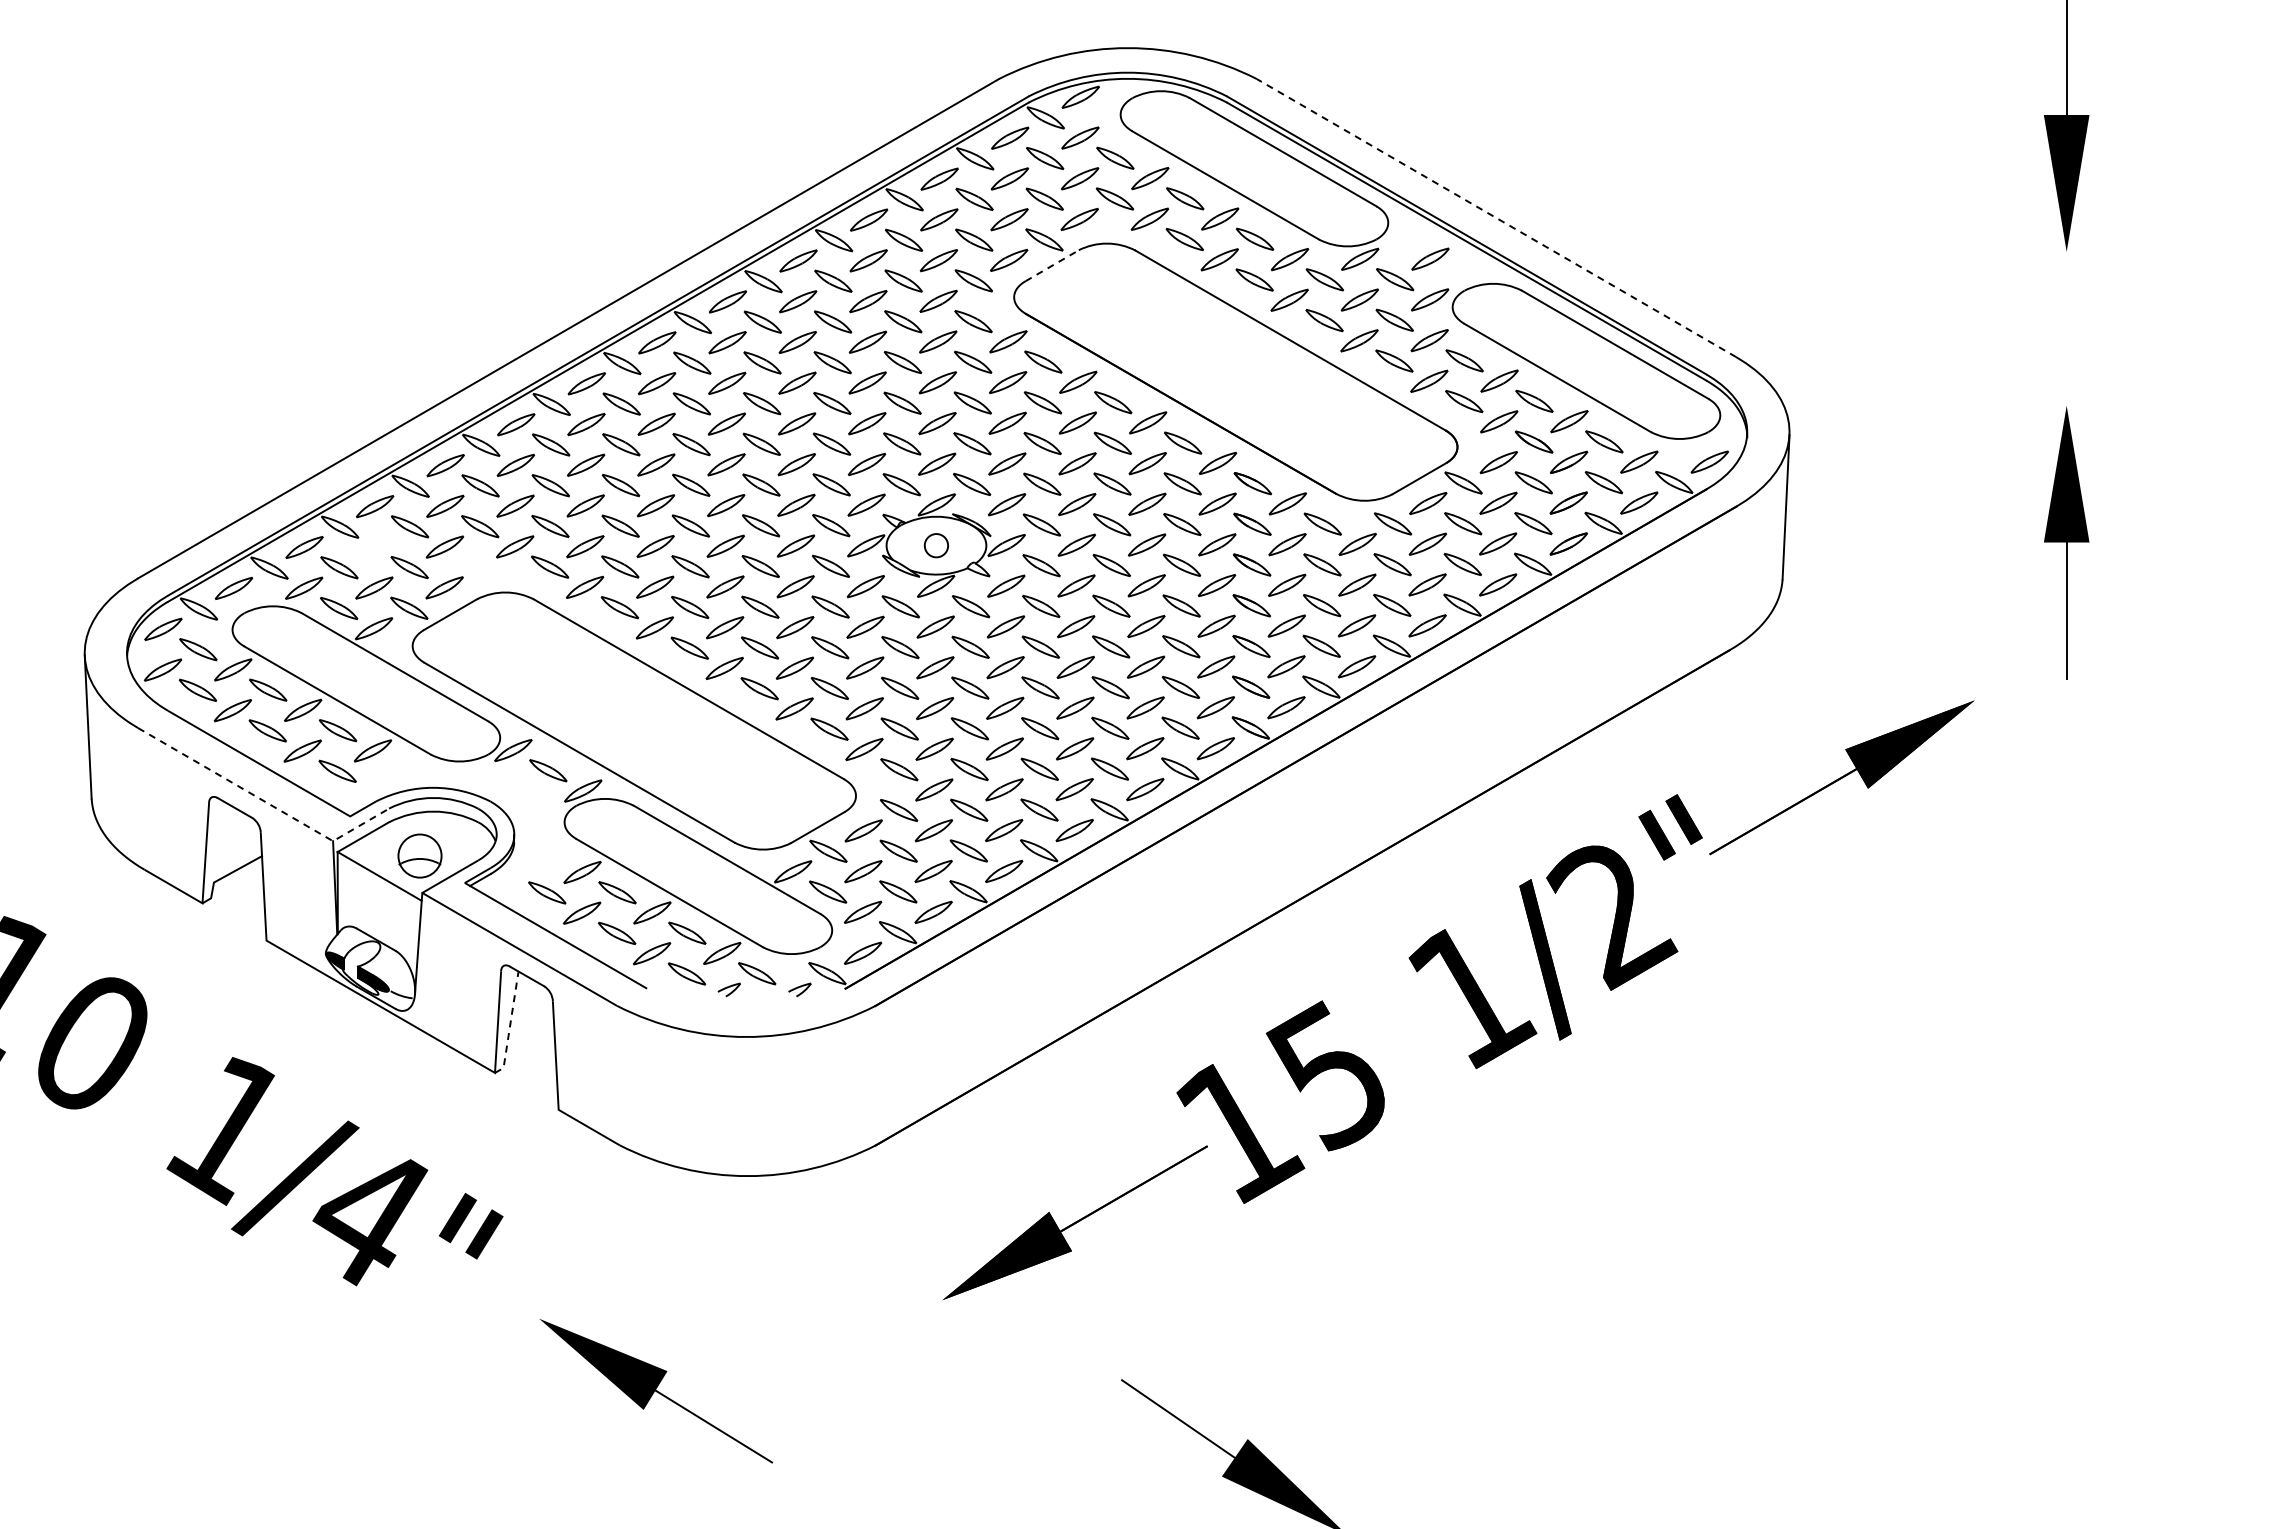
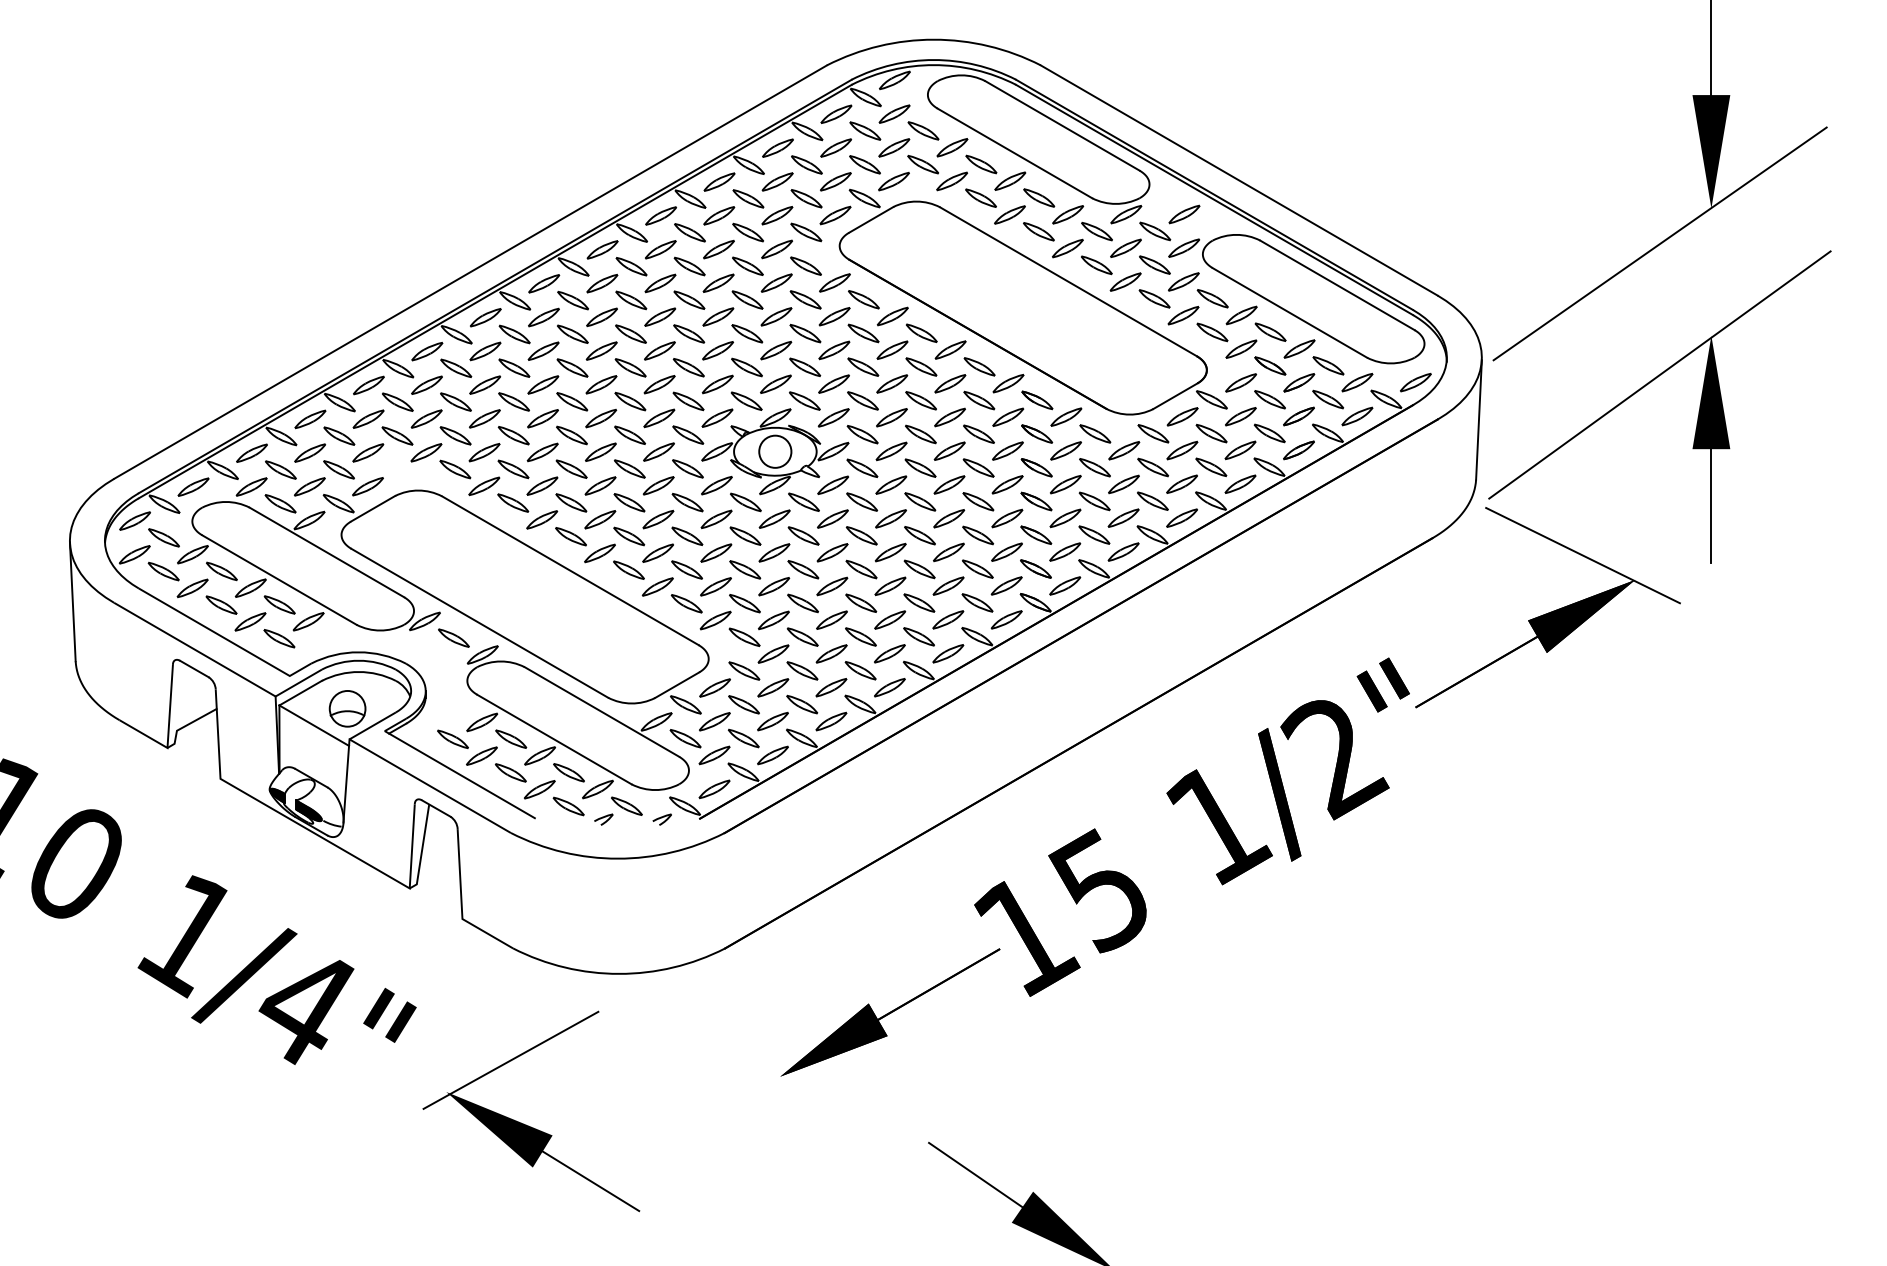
line: (1496, 218) -> (1239, 180), dashed -> solid
line: (1052, 265) -> (871, 219), dashed -> solid
line: (2004, 294) -> (1659, 243), added
line: (2004, 452) -> (1659, 374), added
circle: (936, 545) -> (775, 451), size x1.67
part: (374, 546) -> (309, 452), added
line: (1911, 670) -> (1582, 555), added
line: (264, 801) -> (218, 663), dashed -> solid
line: (510, 1025) -> (422, 849), dashed -> solid
line: (616, 1280) -> (510, 1060), added

